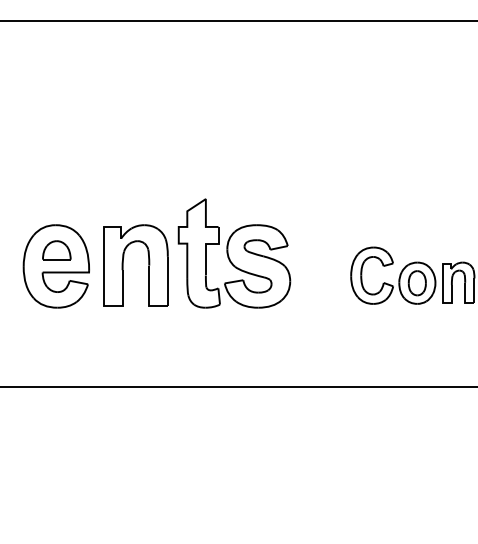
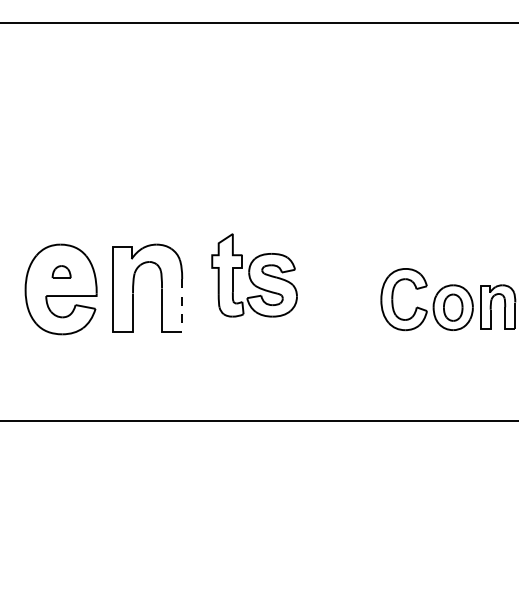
part: (56, 250) -> (61, 272), size x0.6
part: (234, 253) -> (254, 275), size x0.7
line: (167, 281) -> (181, 305), solid -> dashed

